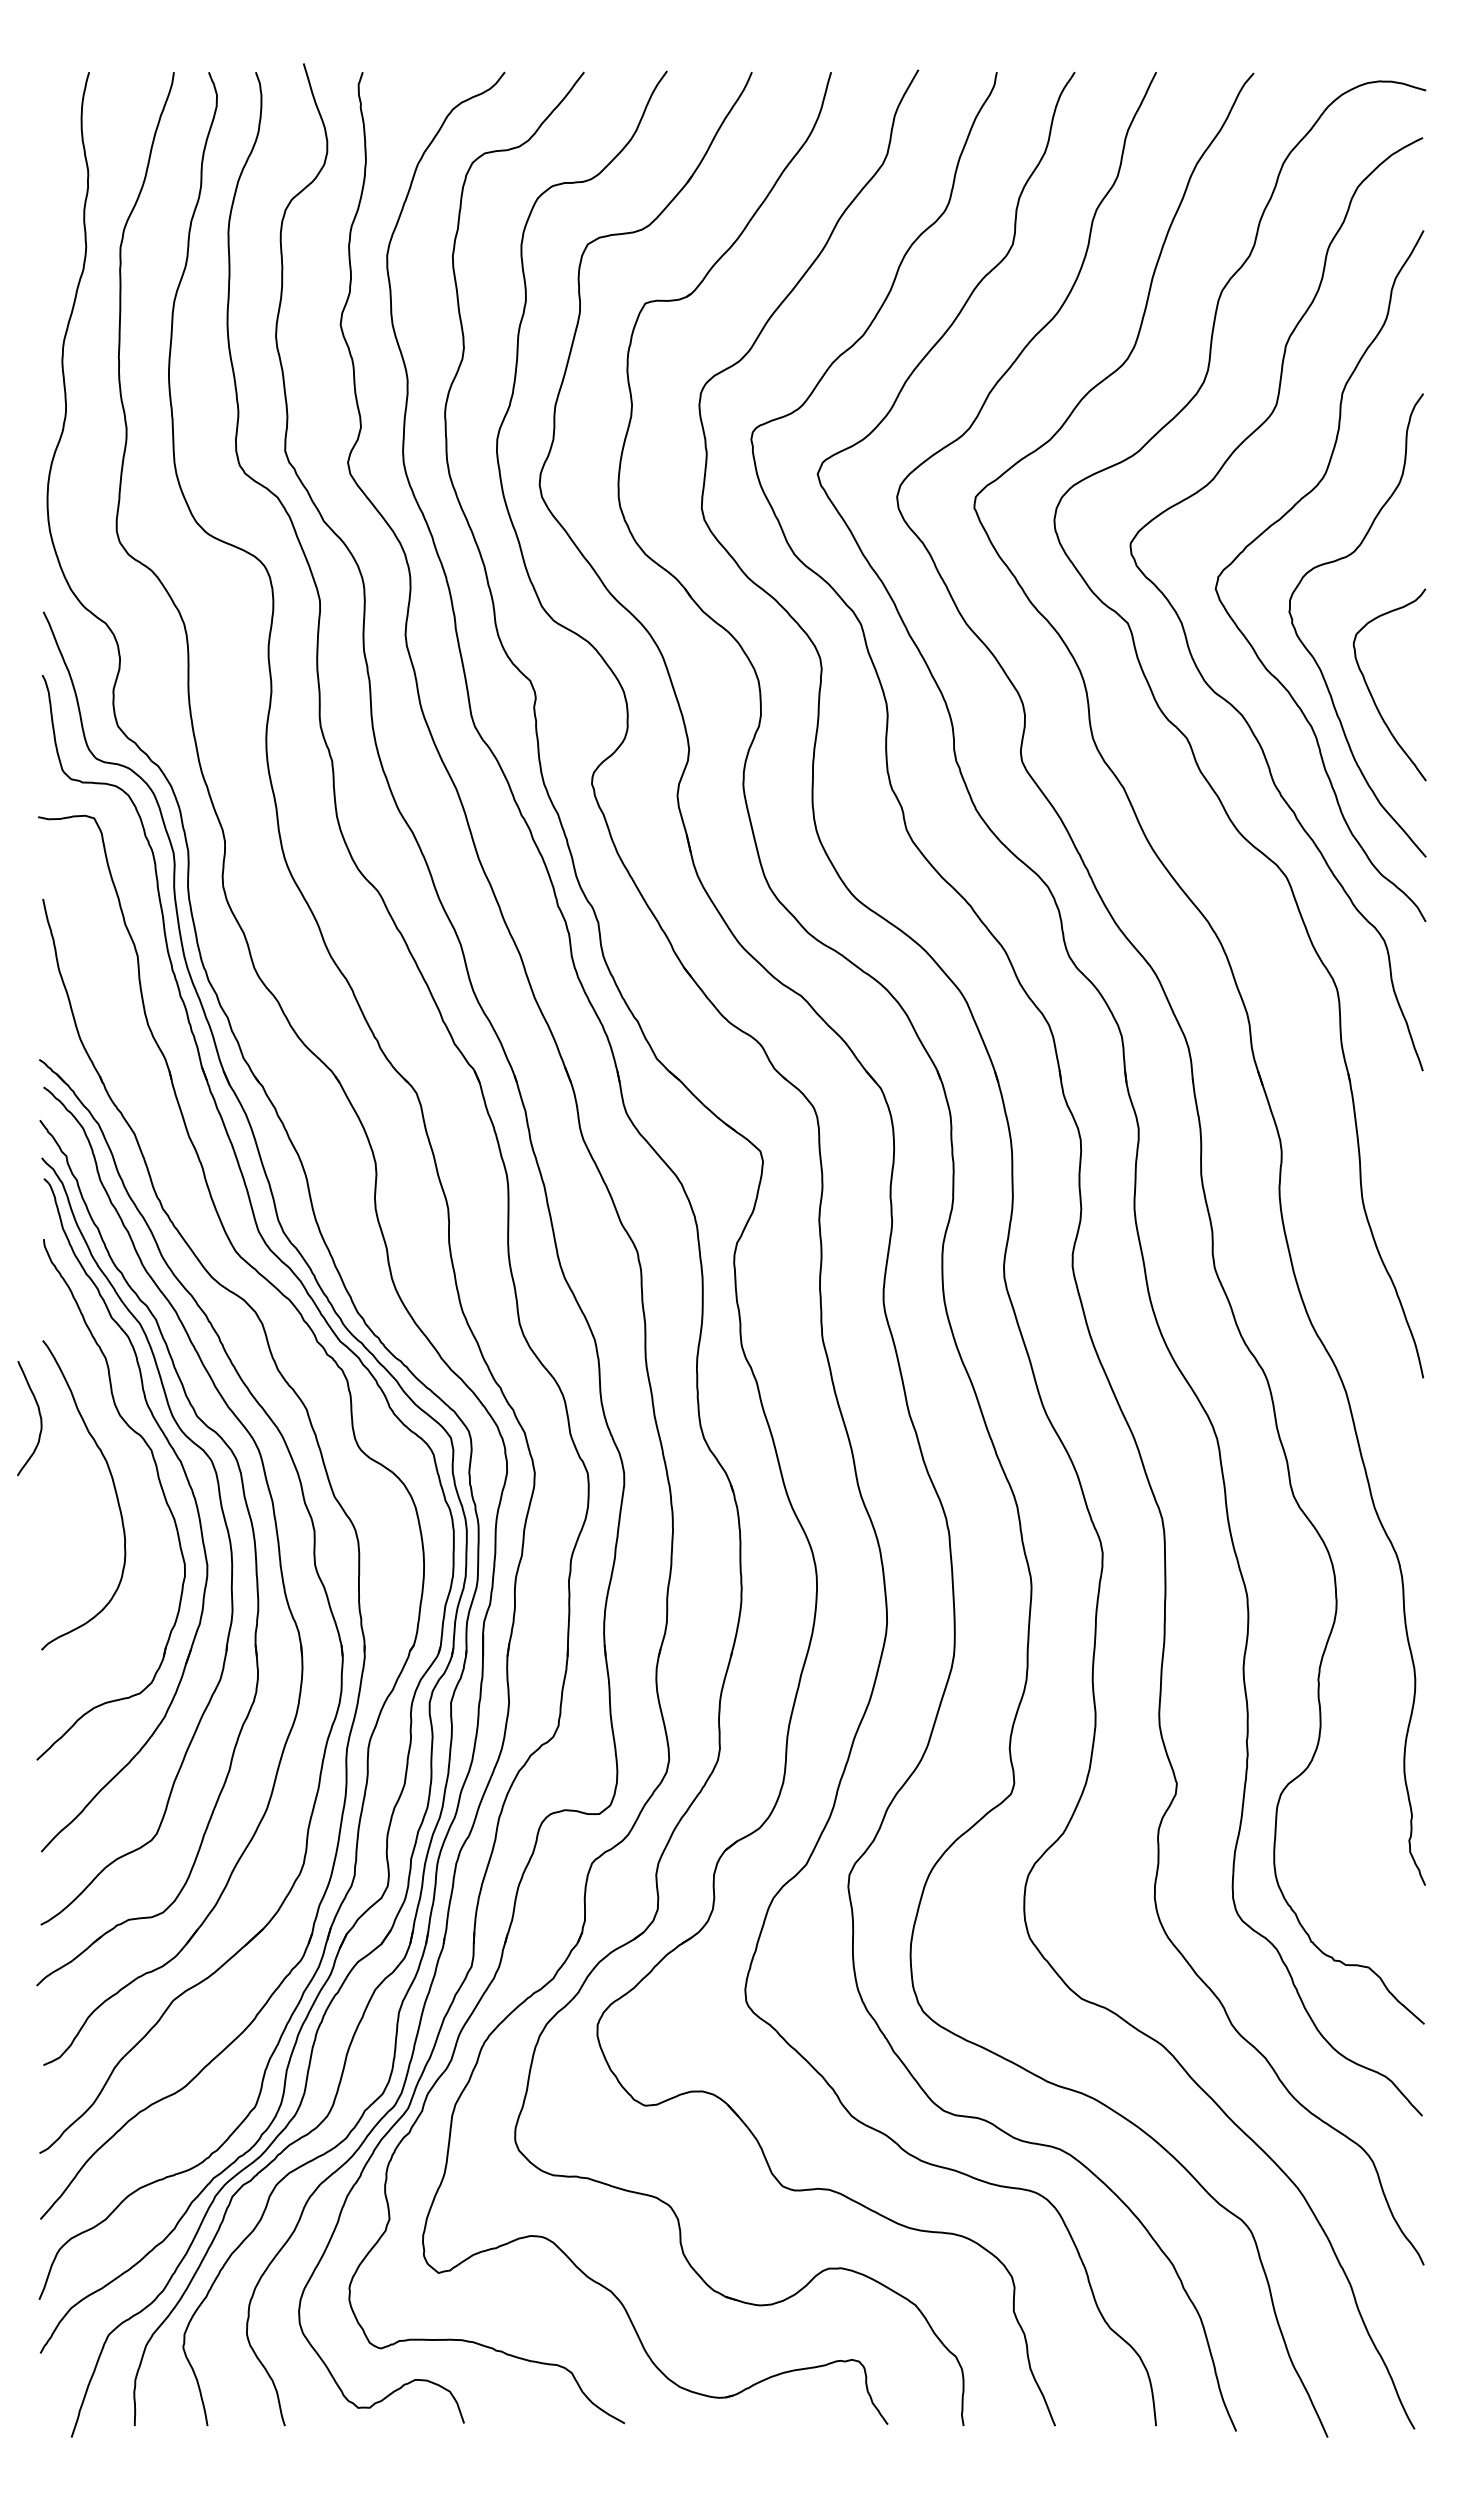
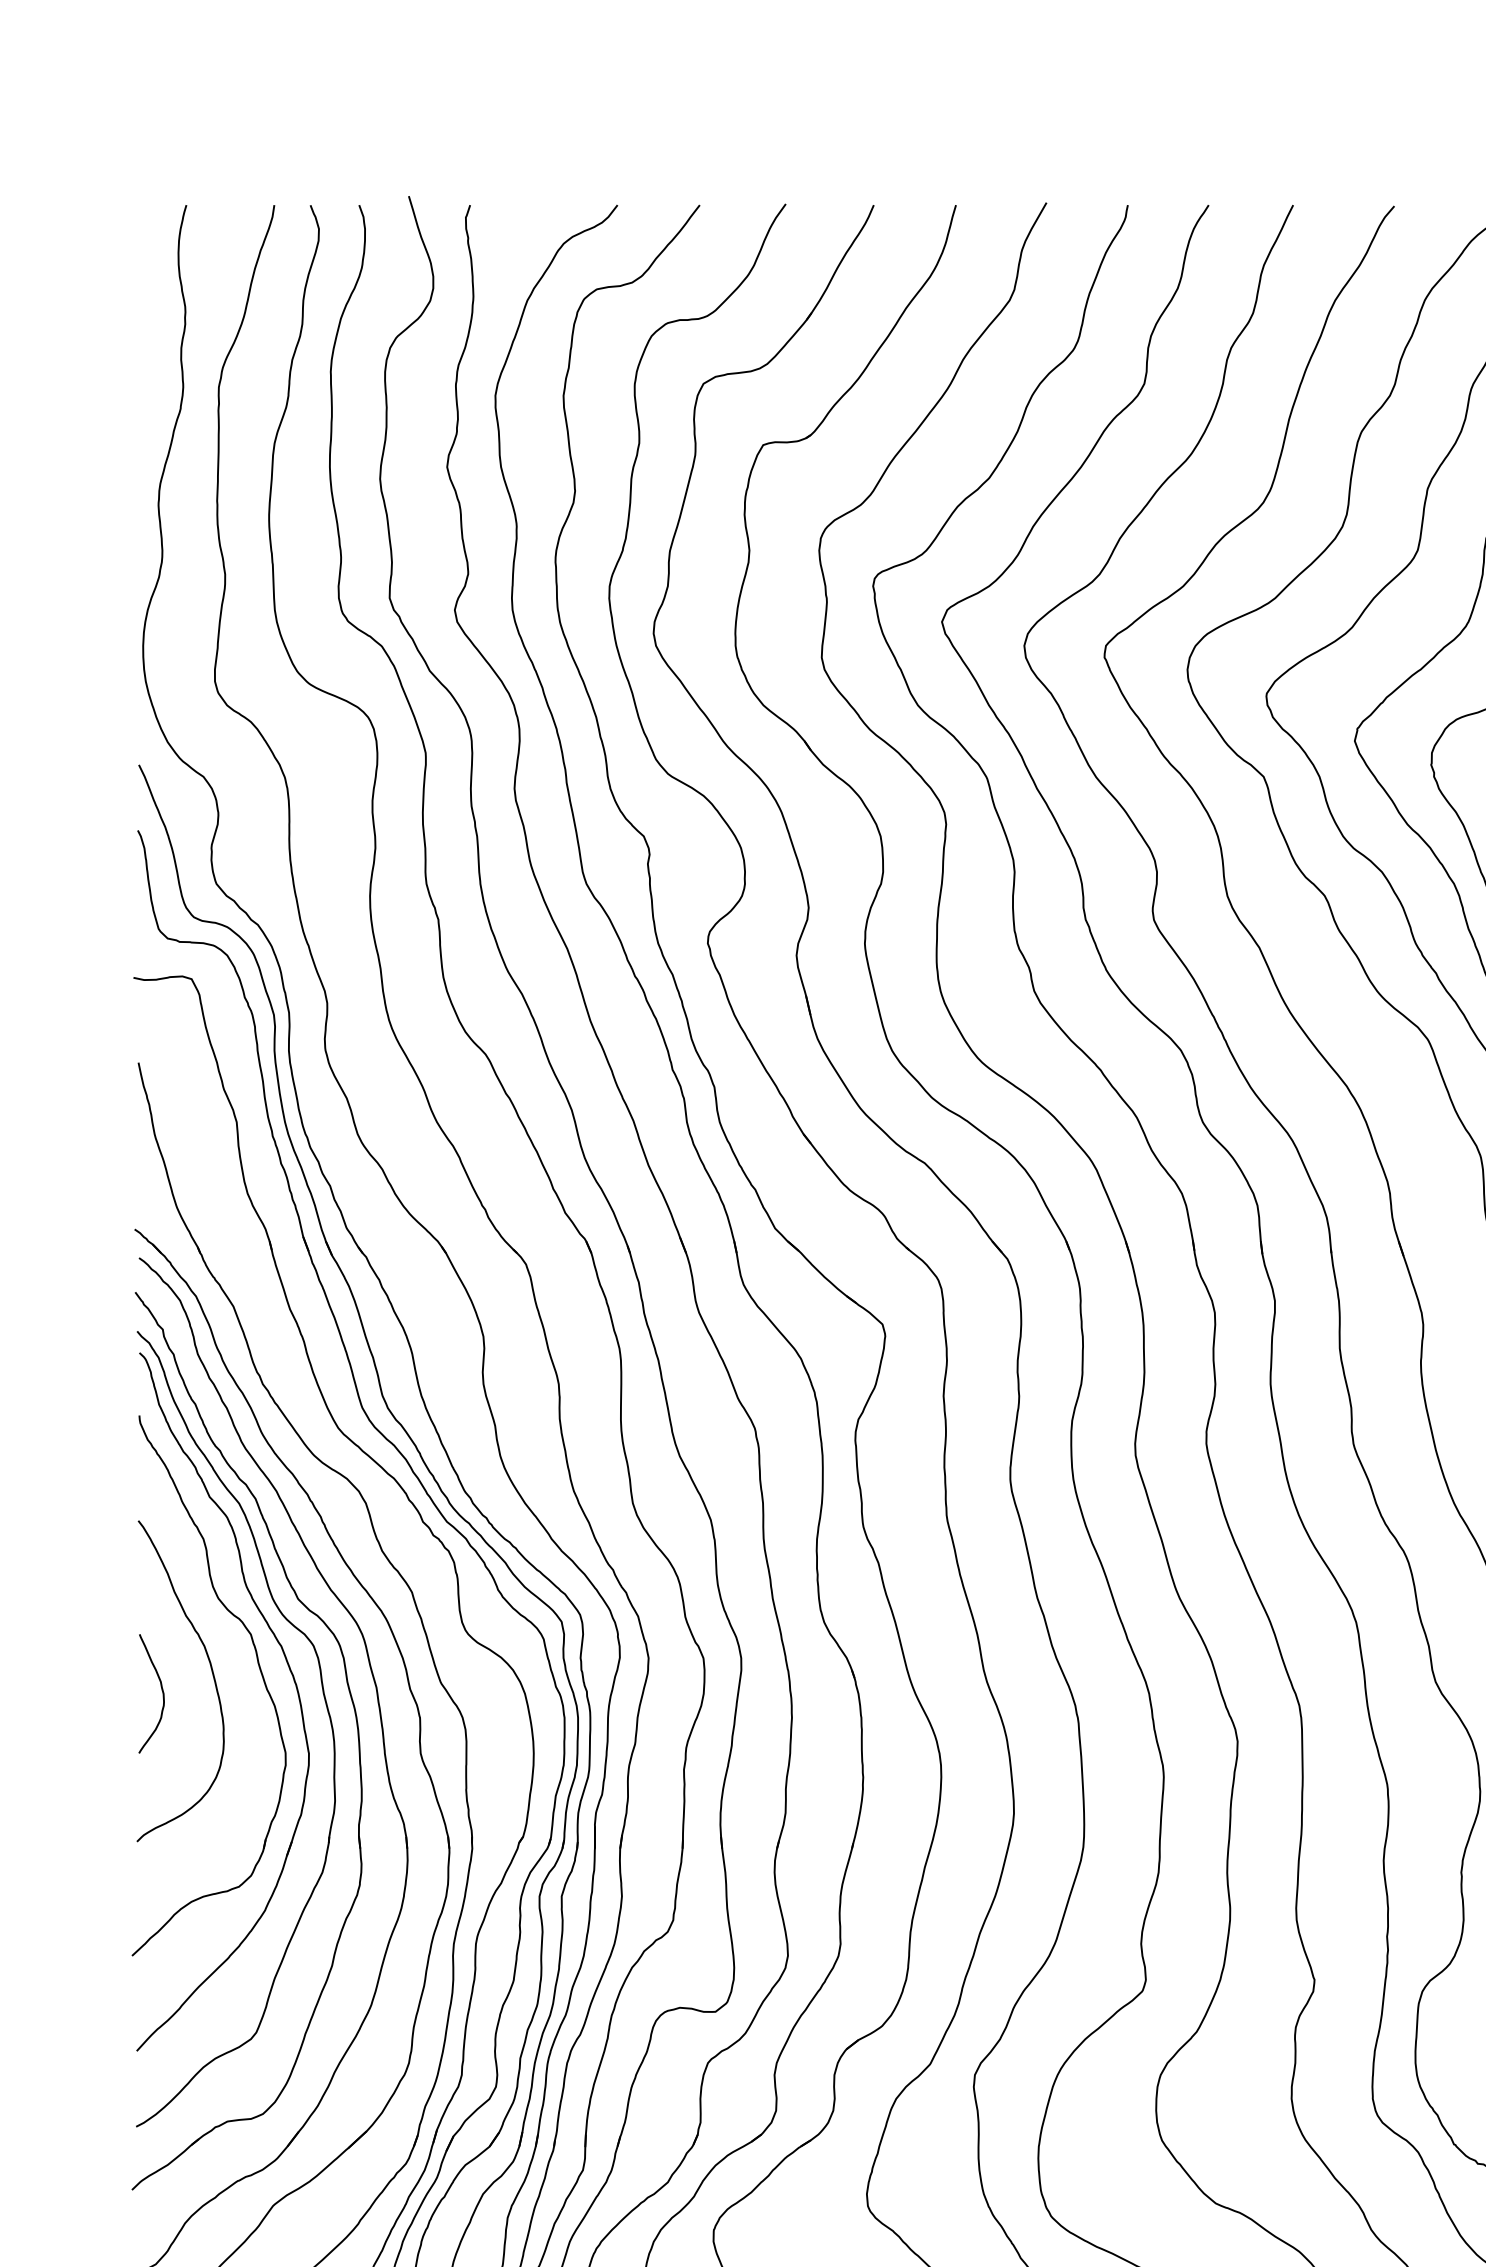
curve: (39, 1416) -> (161, 1691), moved

